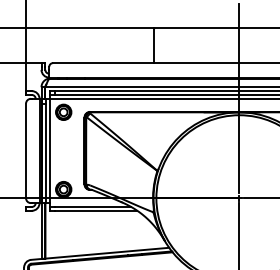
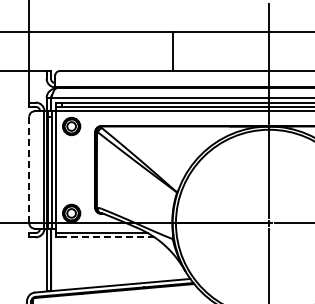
line: (26, 151) -> (29, 170), solid -> dashed
line: (95, 210) -> (107, 237), solid -> dashed

